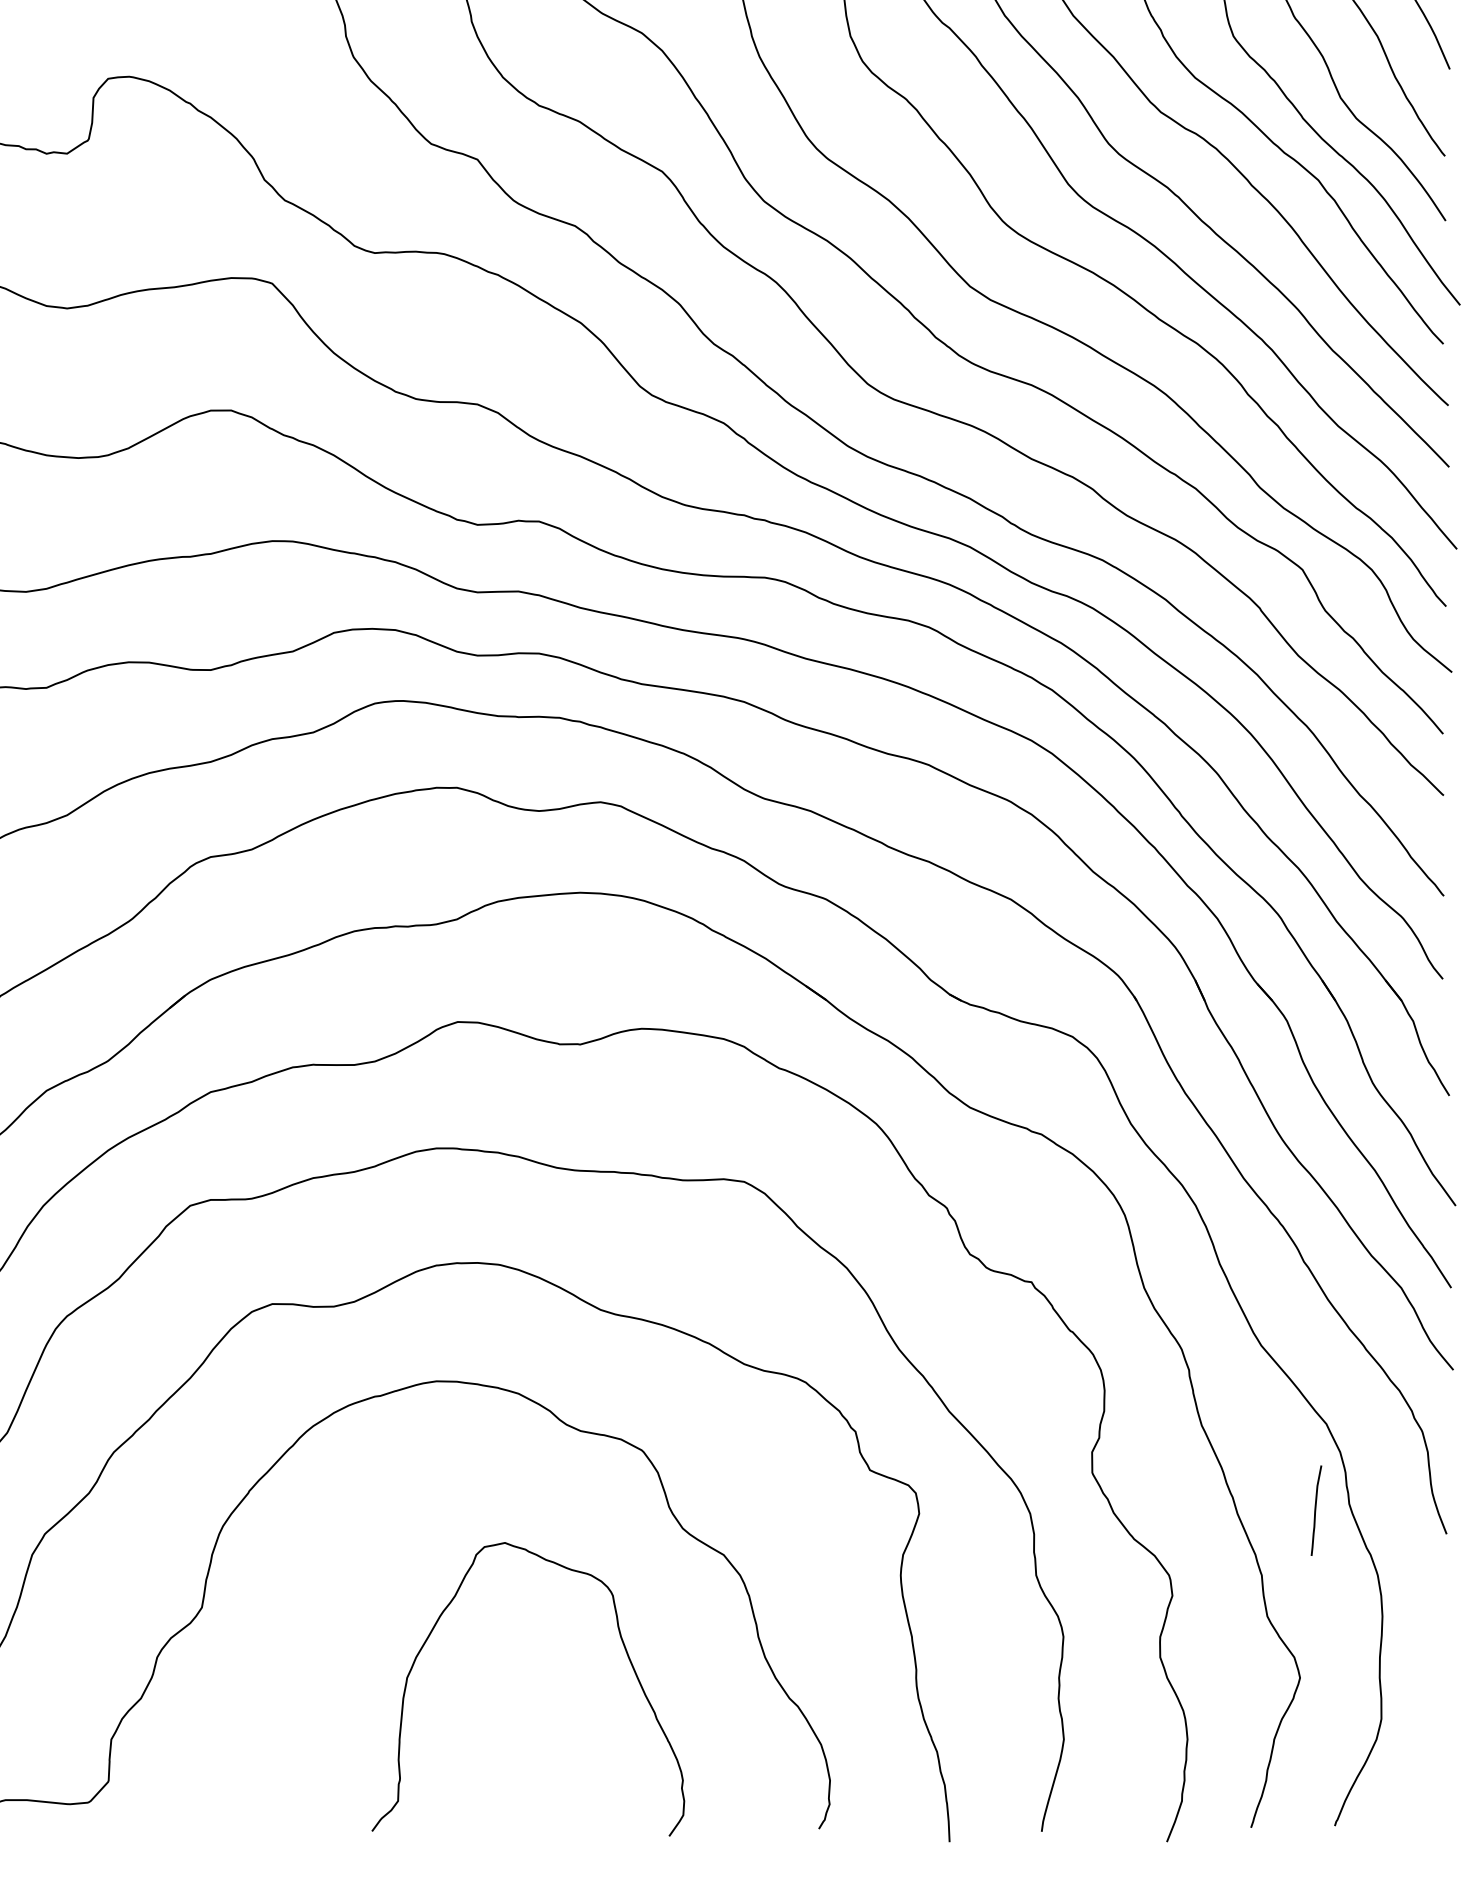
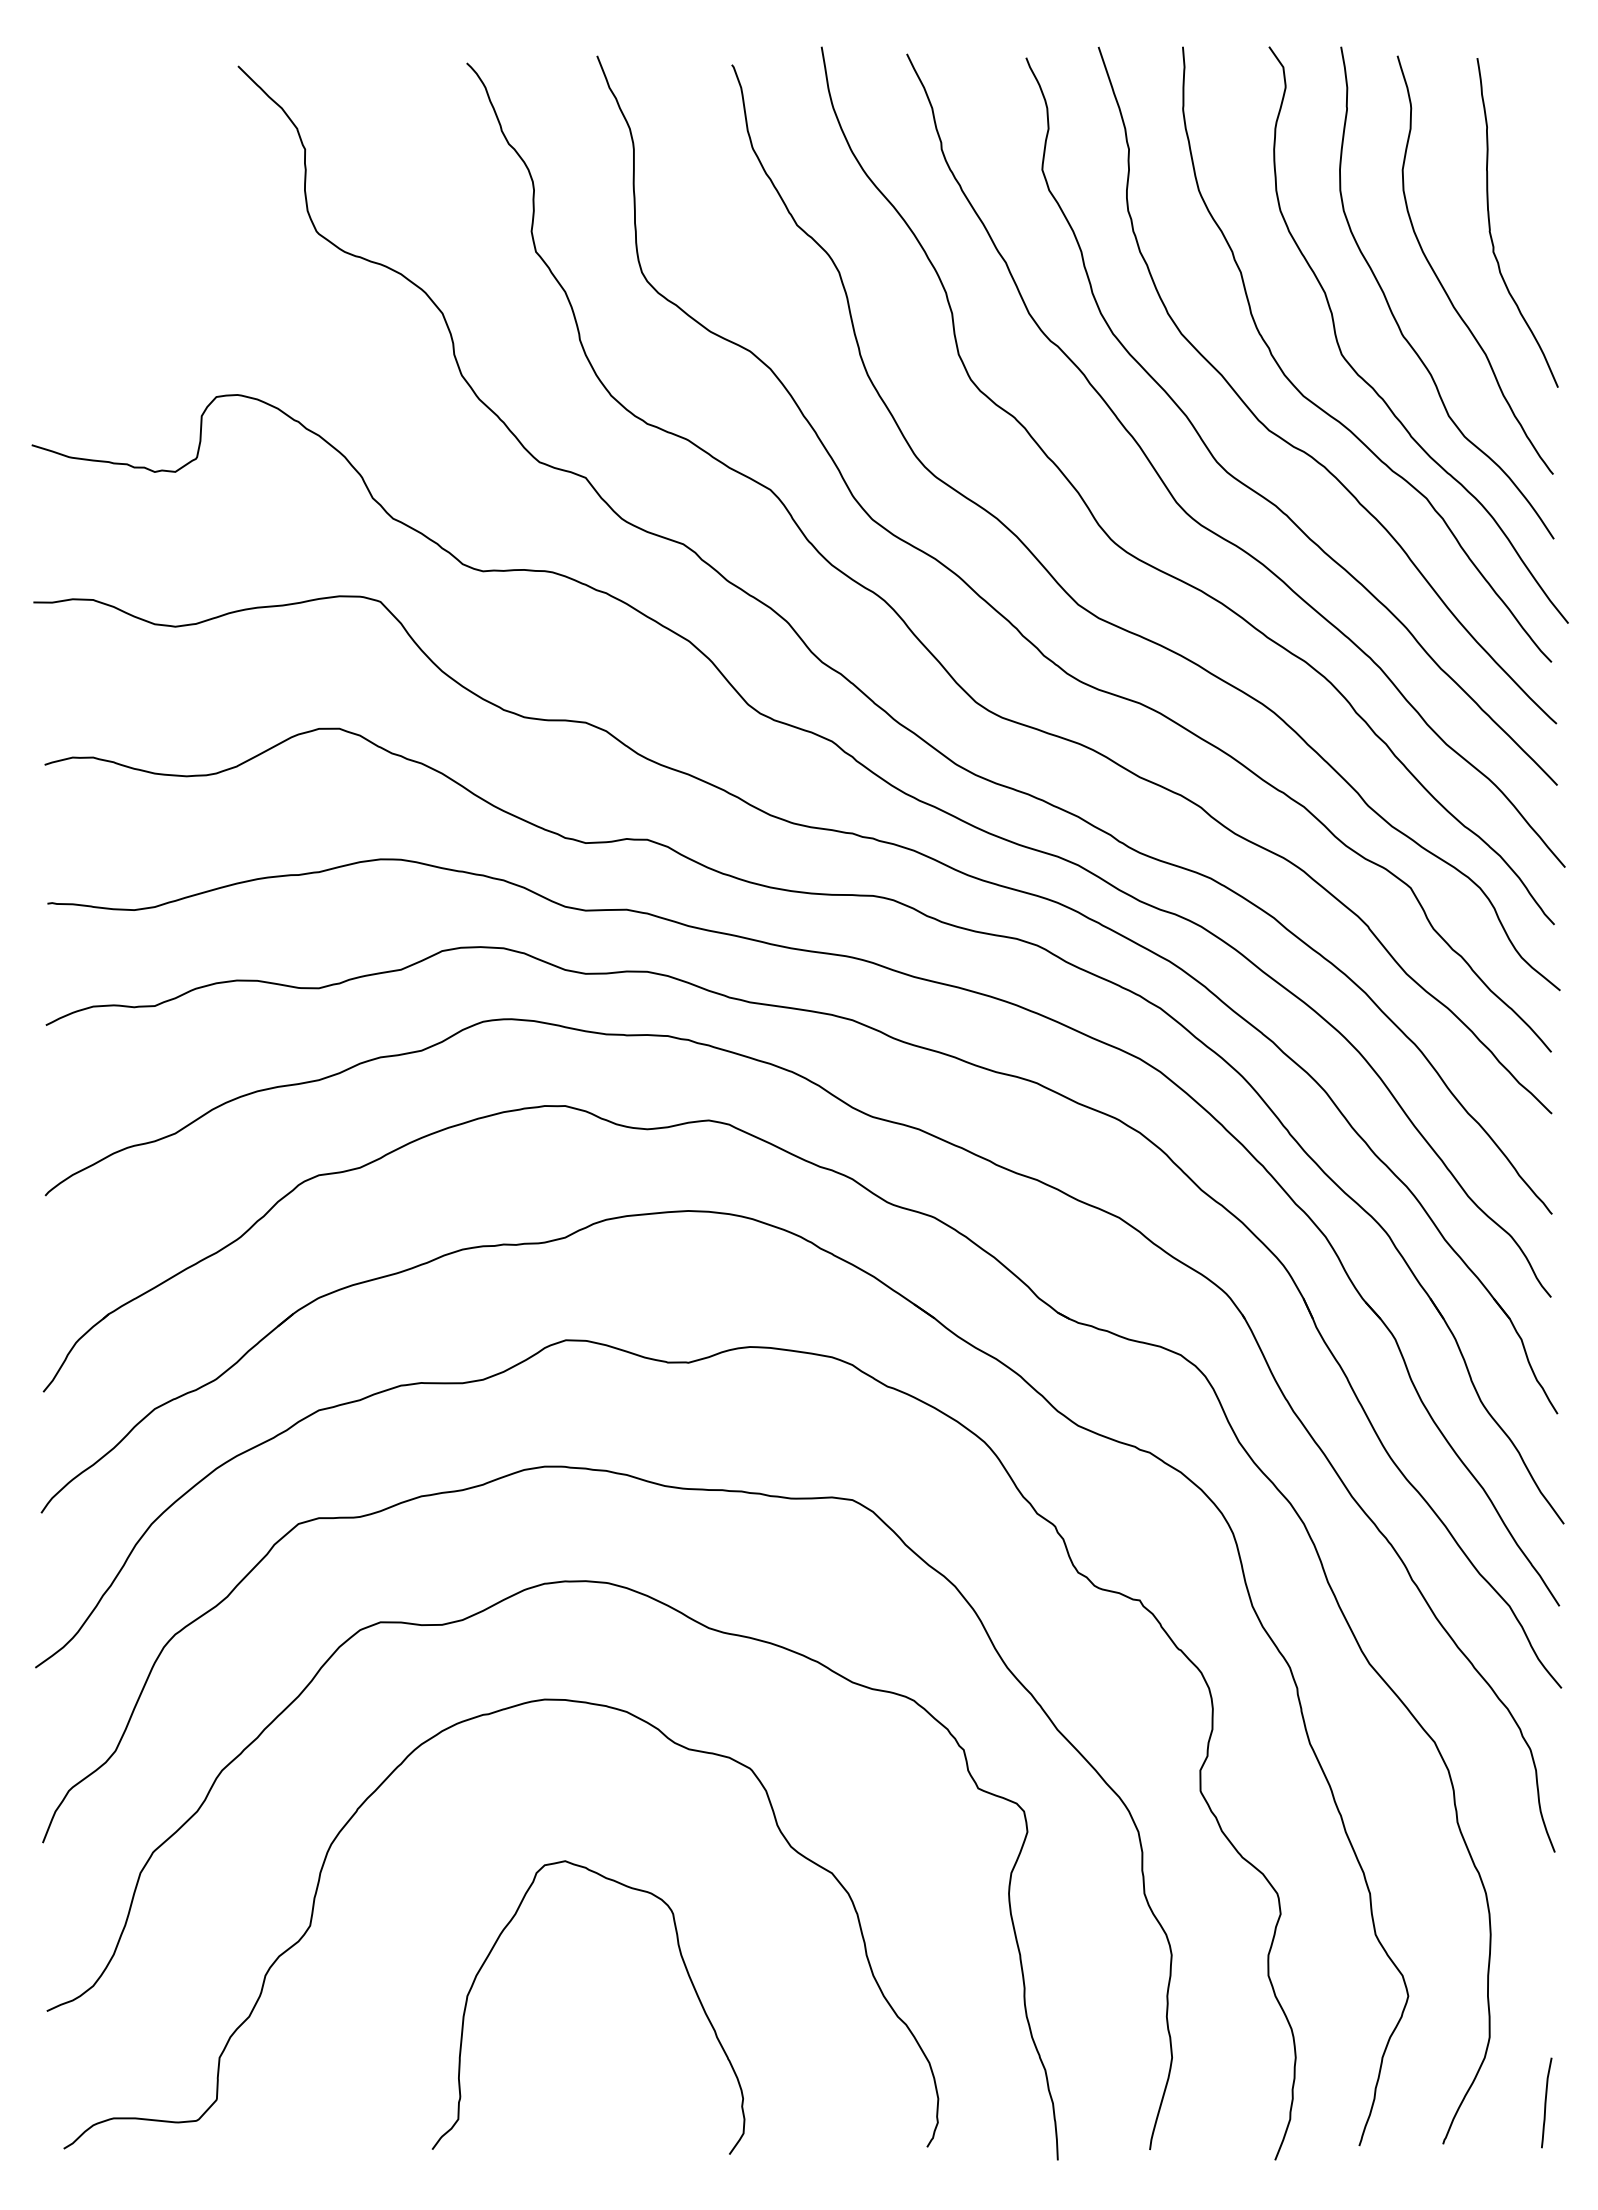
curve: (1316, 1510) -> (1546, 2102), moved
curve: (626, 1654) -> (686, 1972), moved

